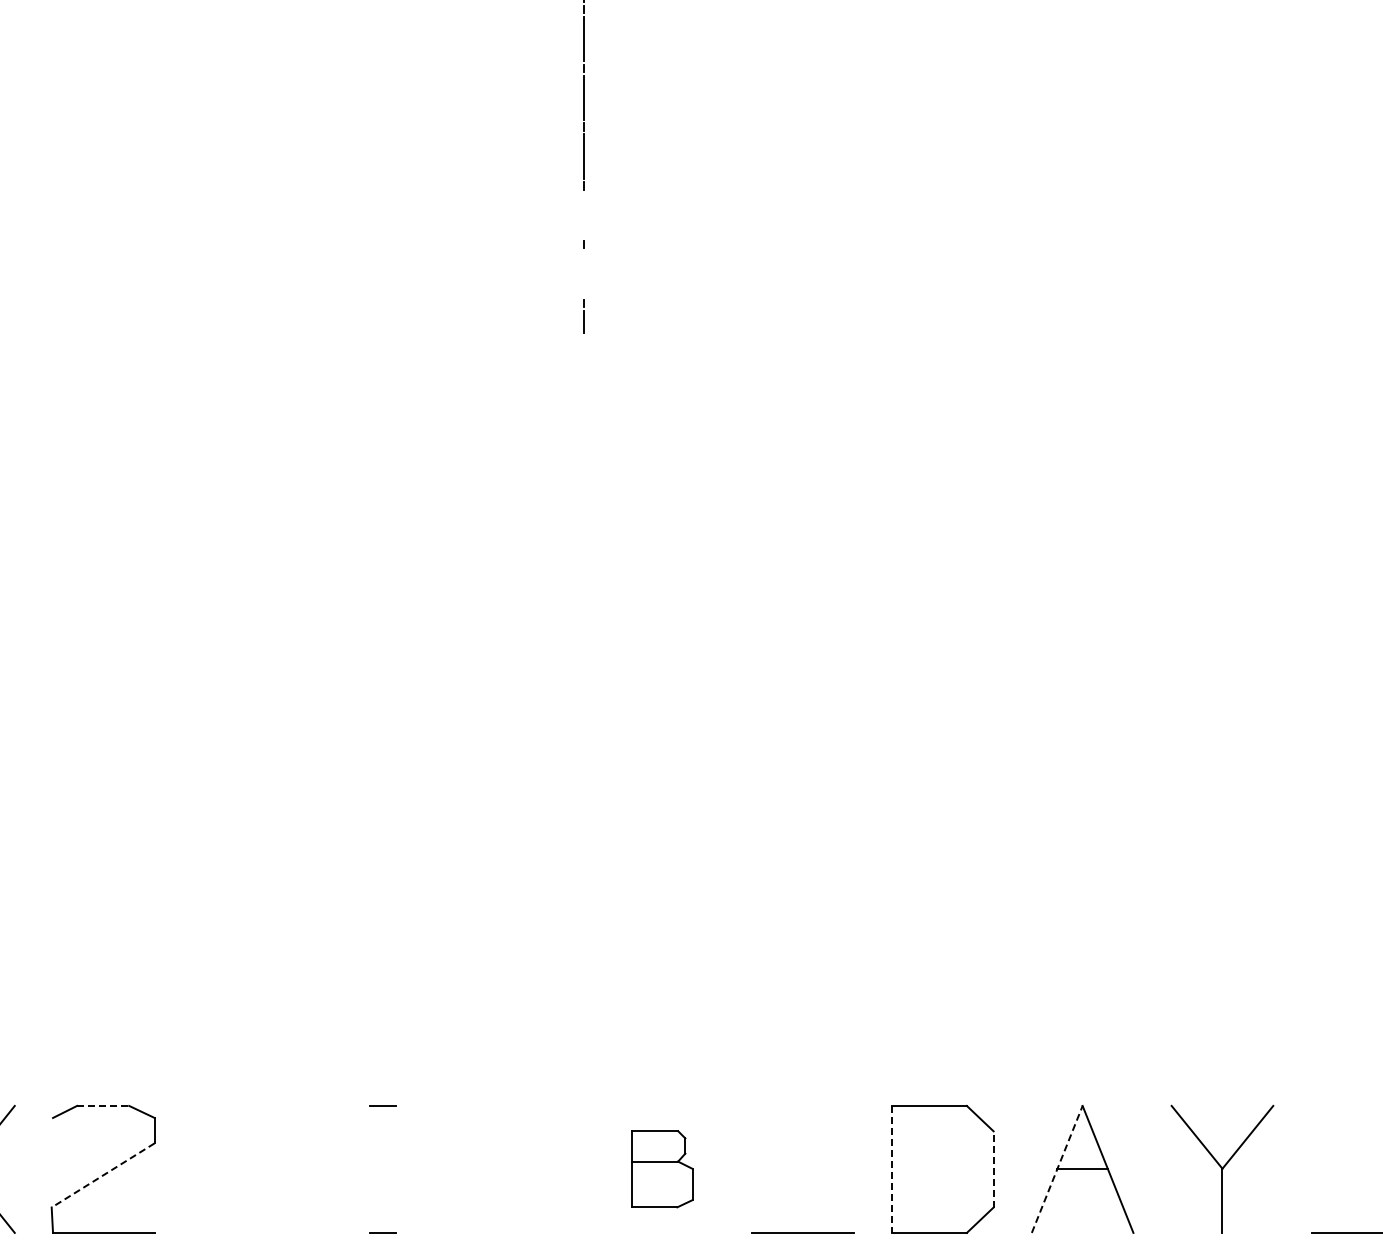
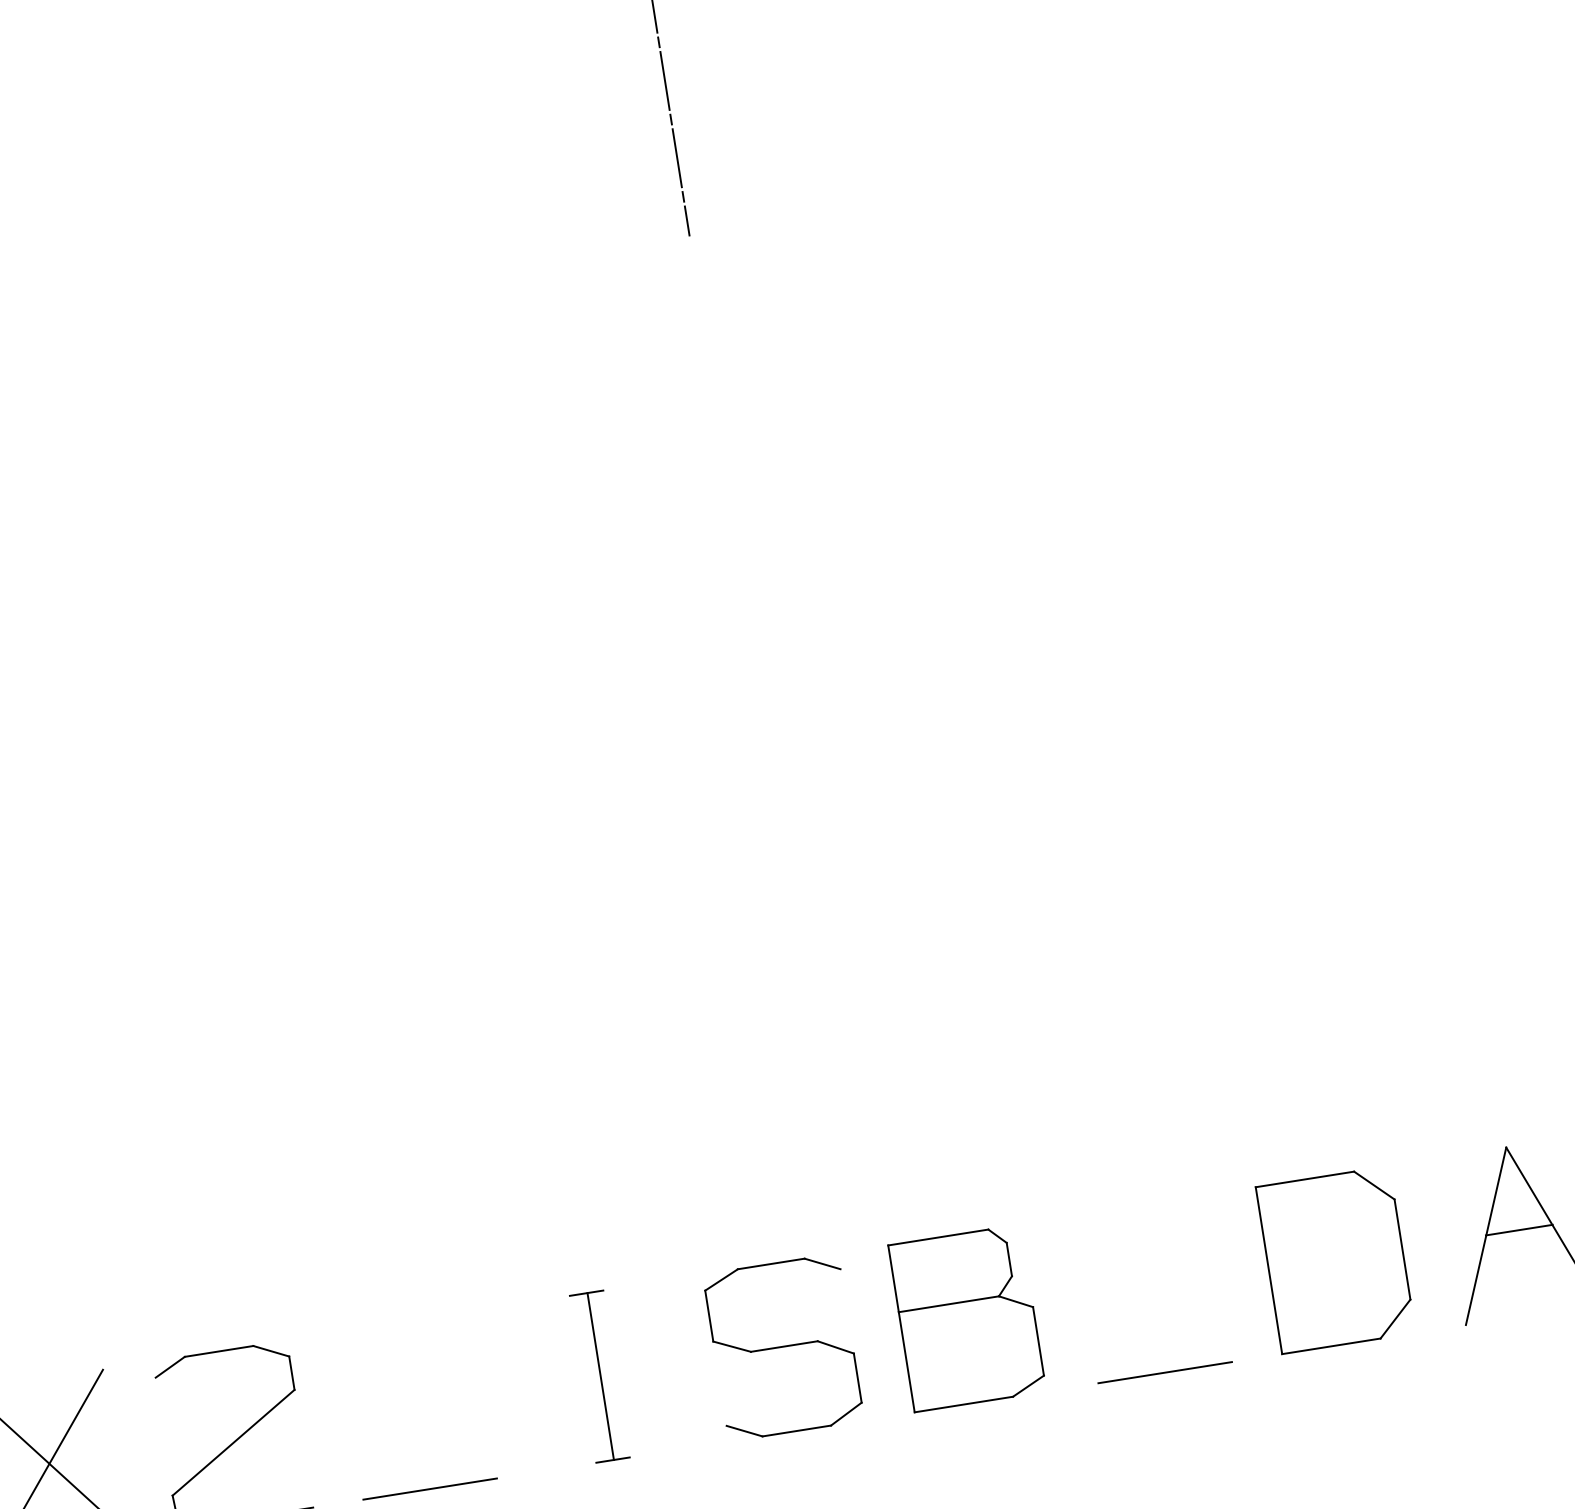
line: (583, 215) -> (665, 81), added
line: (583, 273) -> (677, 157), added
line: (103, 1105) -> (219, 1350), dashed -> solid
line: (383, 1168) -> (600, 1375), added
part: (522, 1168) -> (783, 1346), added
part: (662, 1168) -> (967, 1317), size x1.67
line: (993, 1168) -> (1402, 1248), dashed -> solid
line: (1057, 1168) -> (1486, 1235), dashed -> solid
line: (892, 1169) -> (1269, 1270), dashed -> solid
line: (103, 1175) -> (234, 1442), dashed -> solid
line: (243, 1232) -> (429, 1488), added

